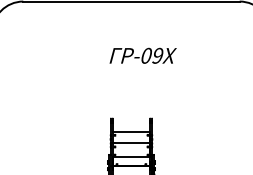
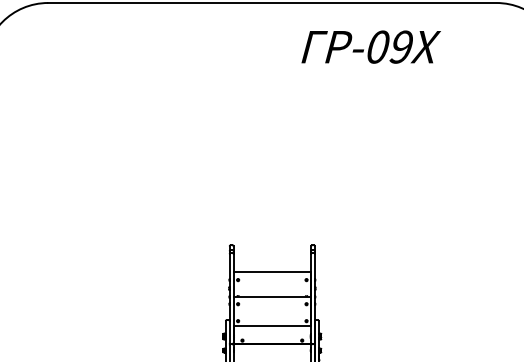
text: (142, 55) -> (369, 46), moved

